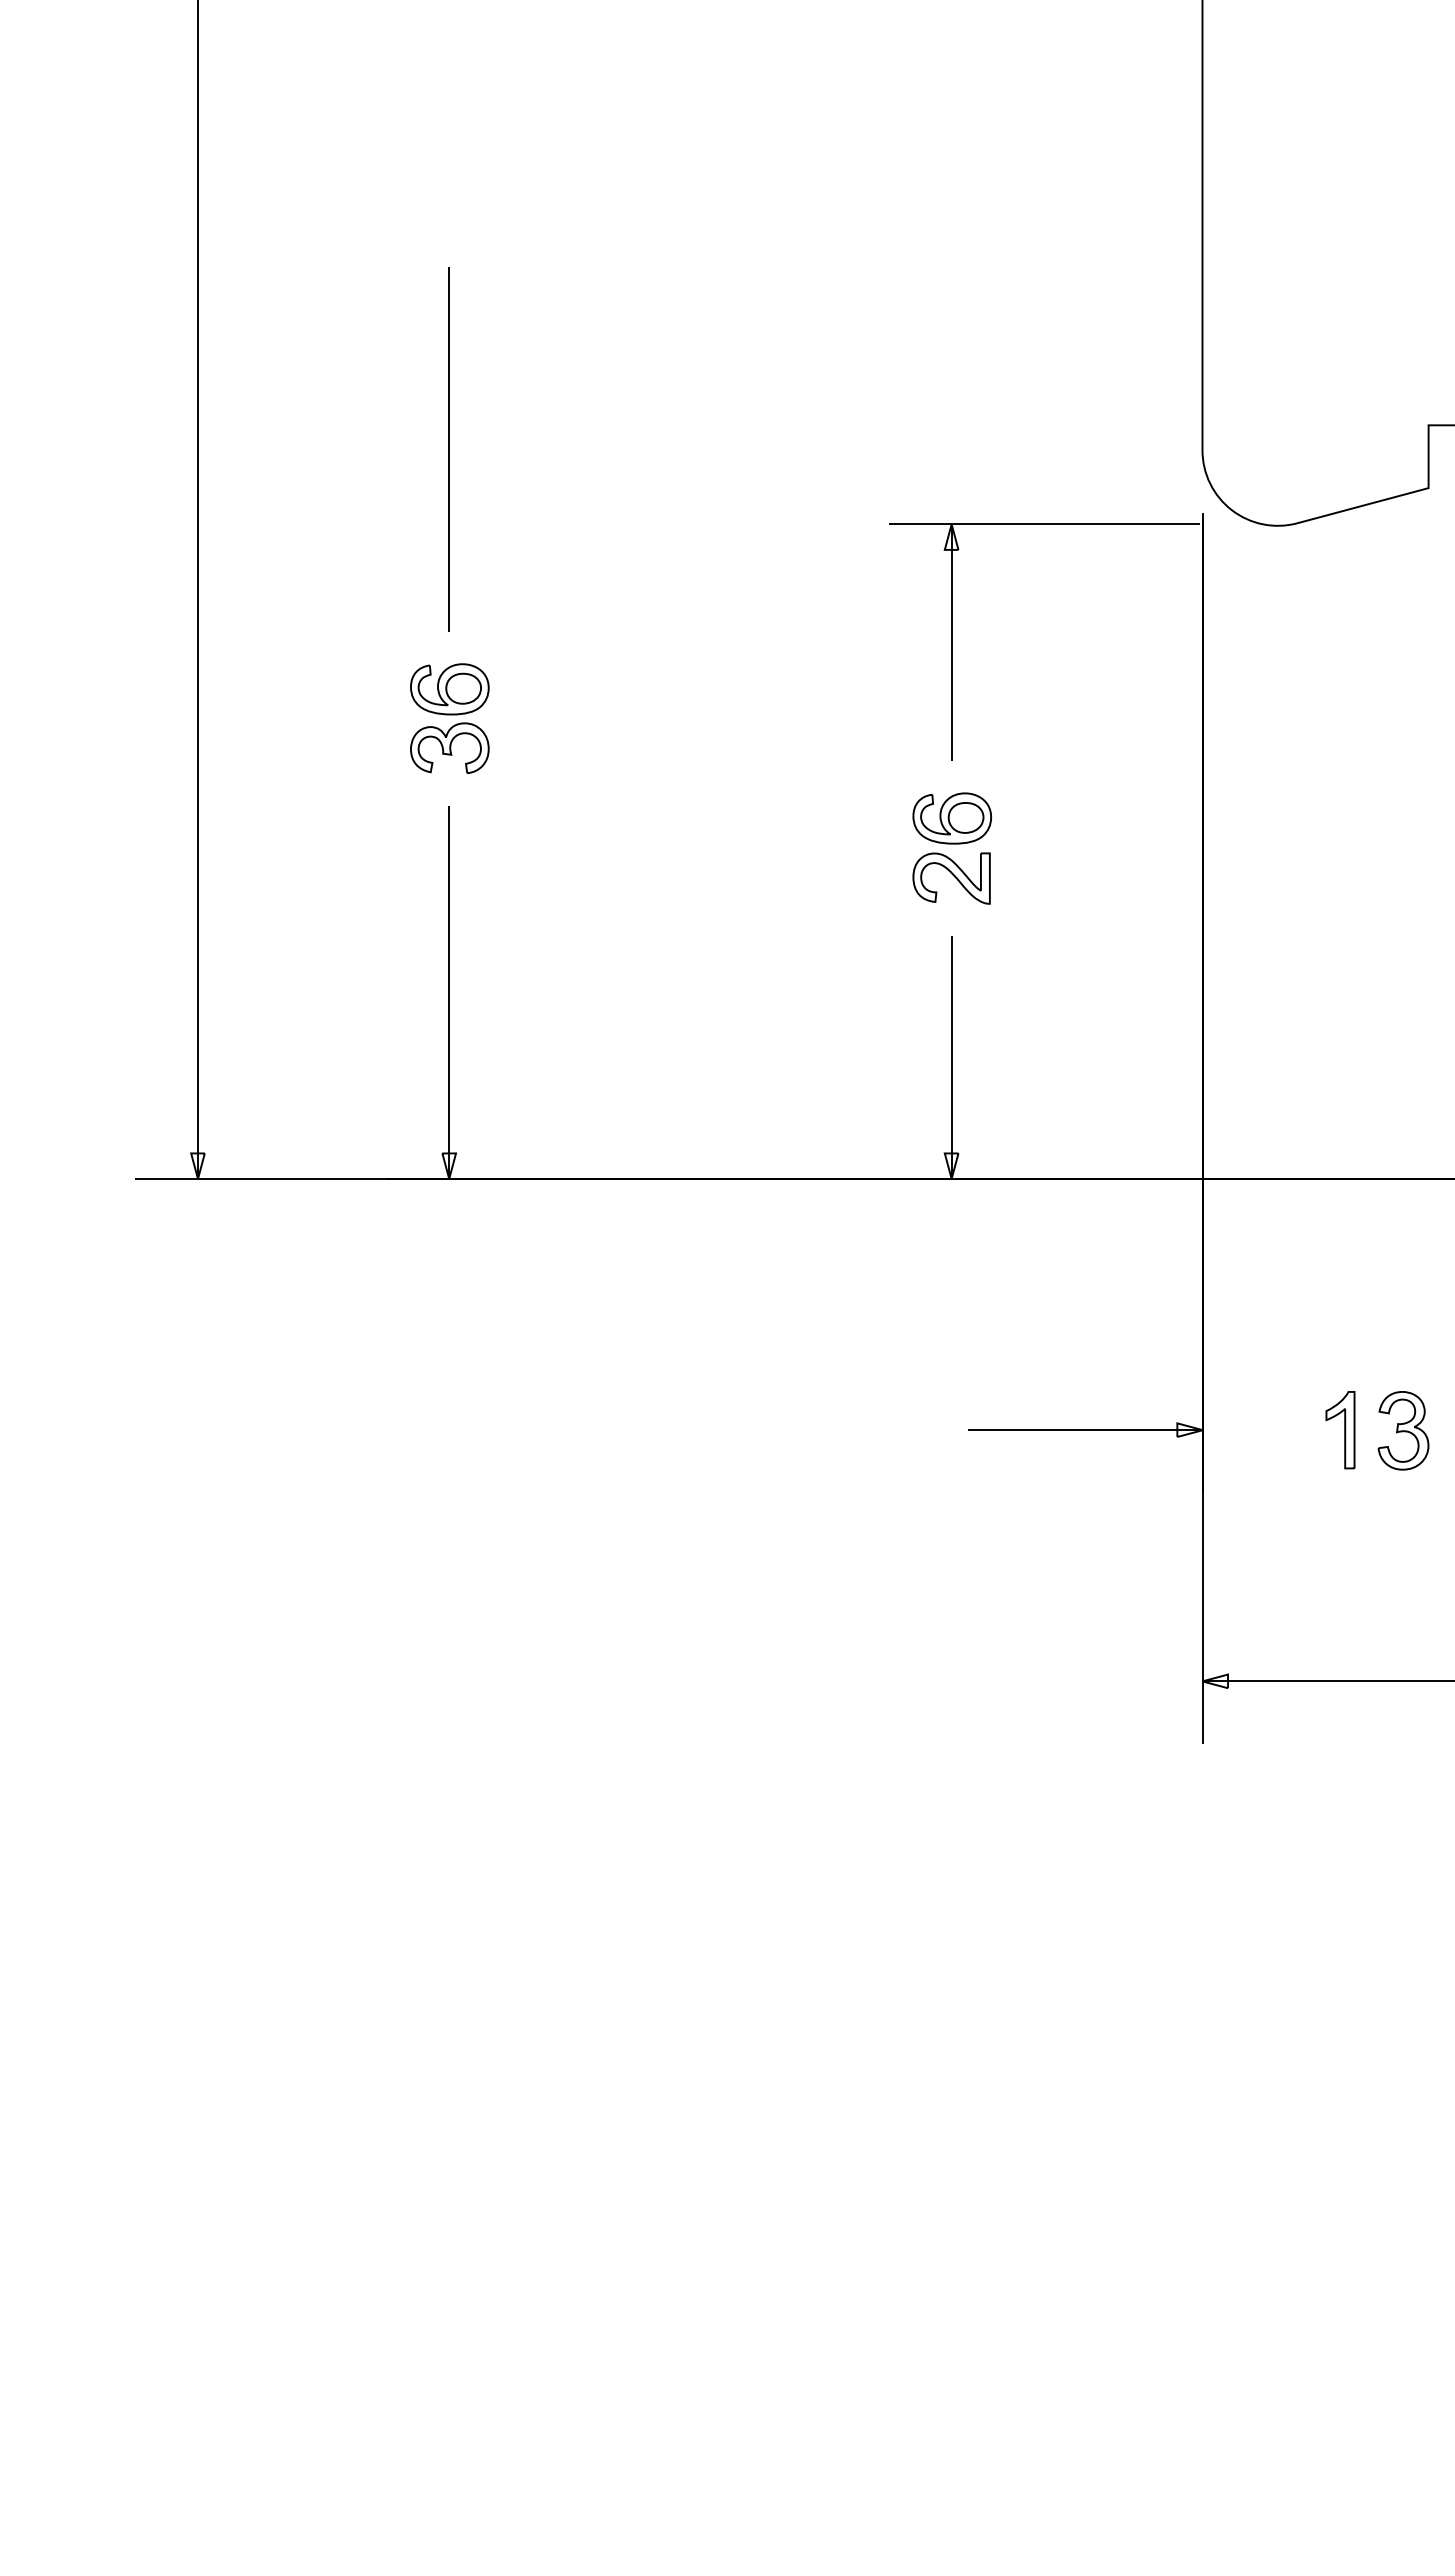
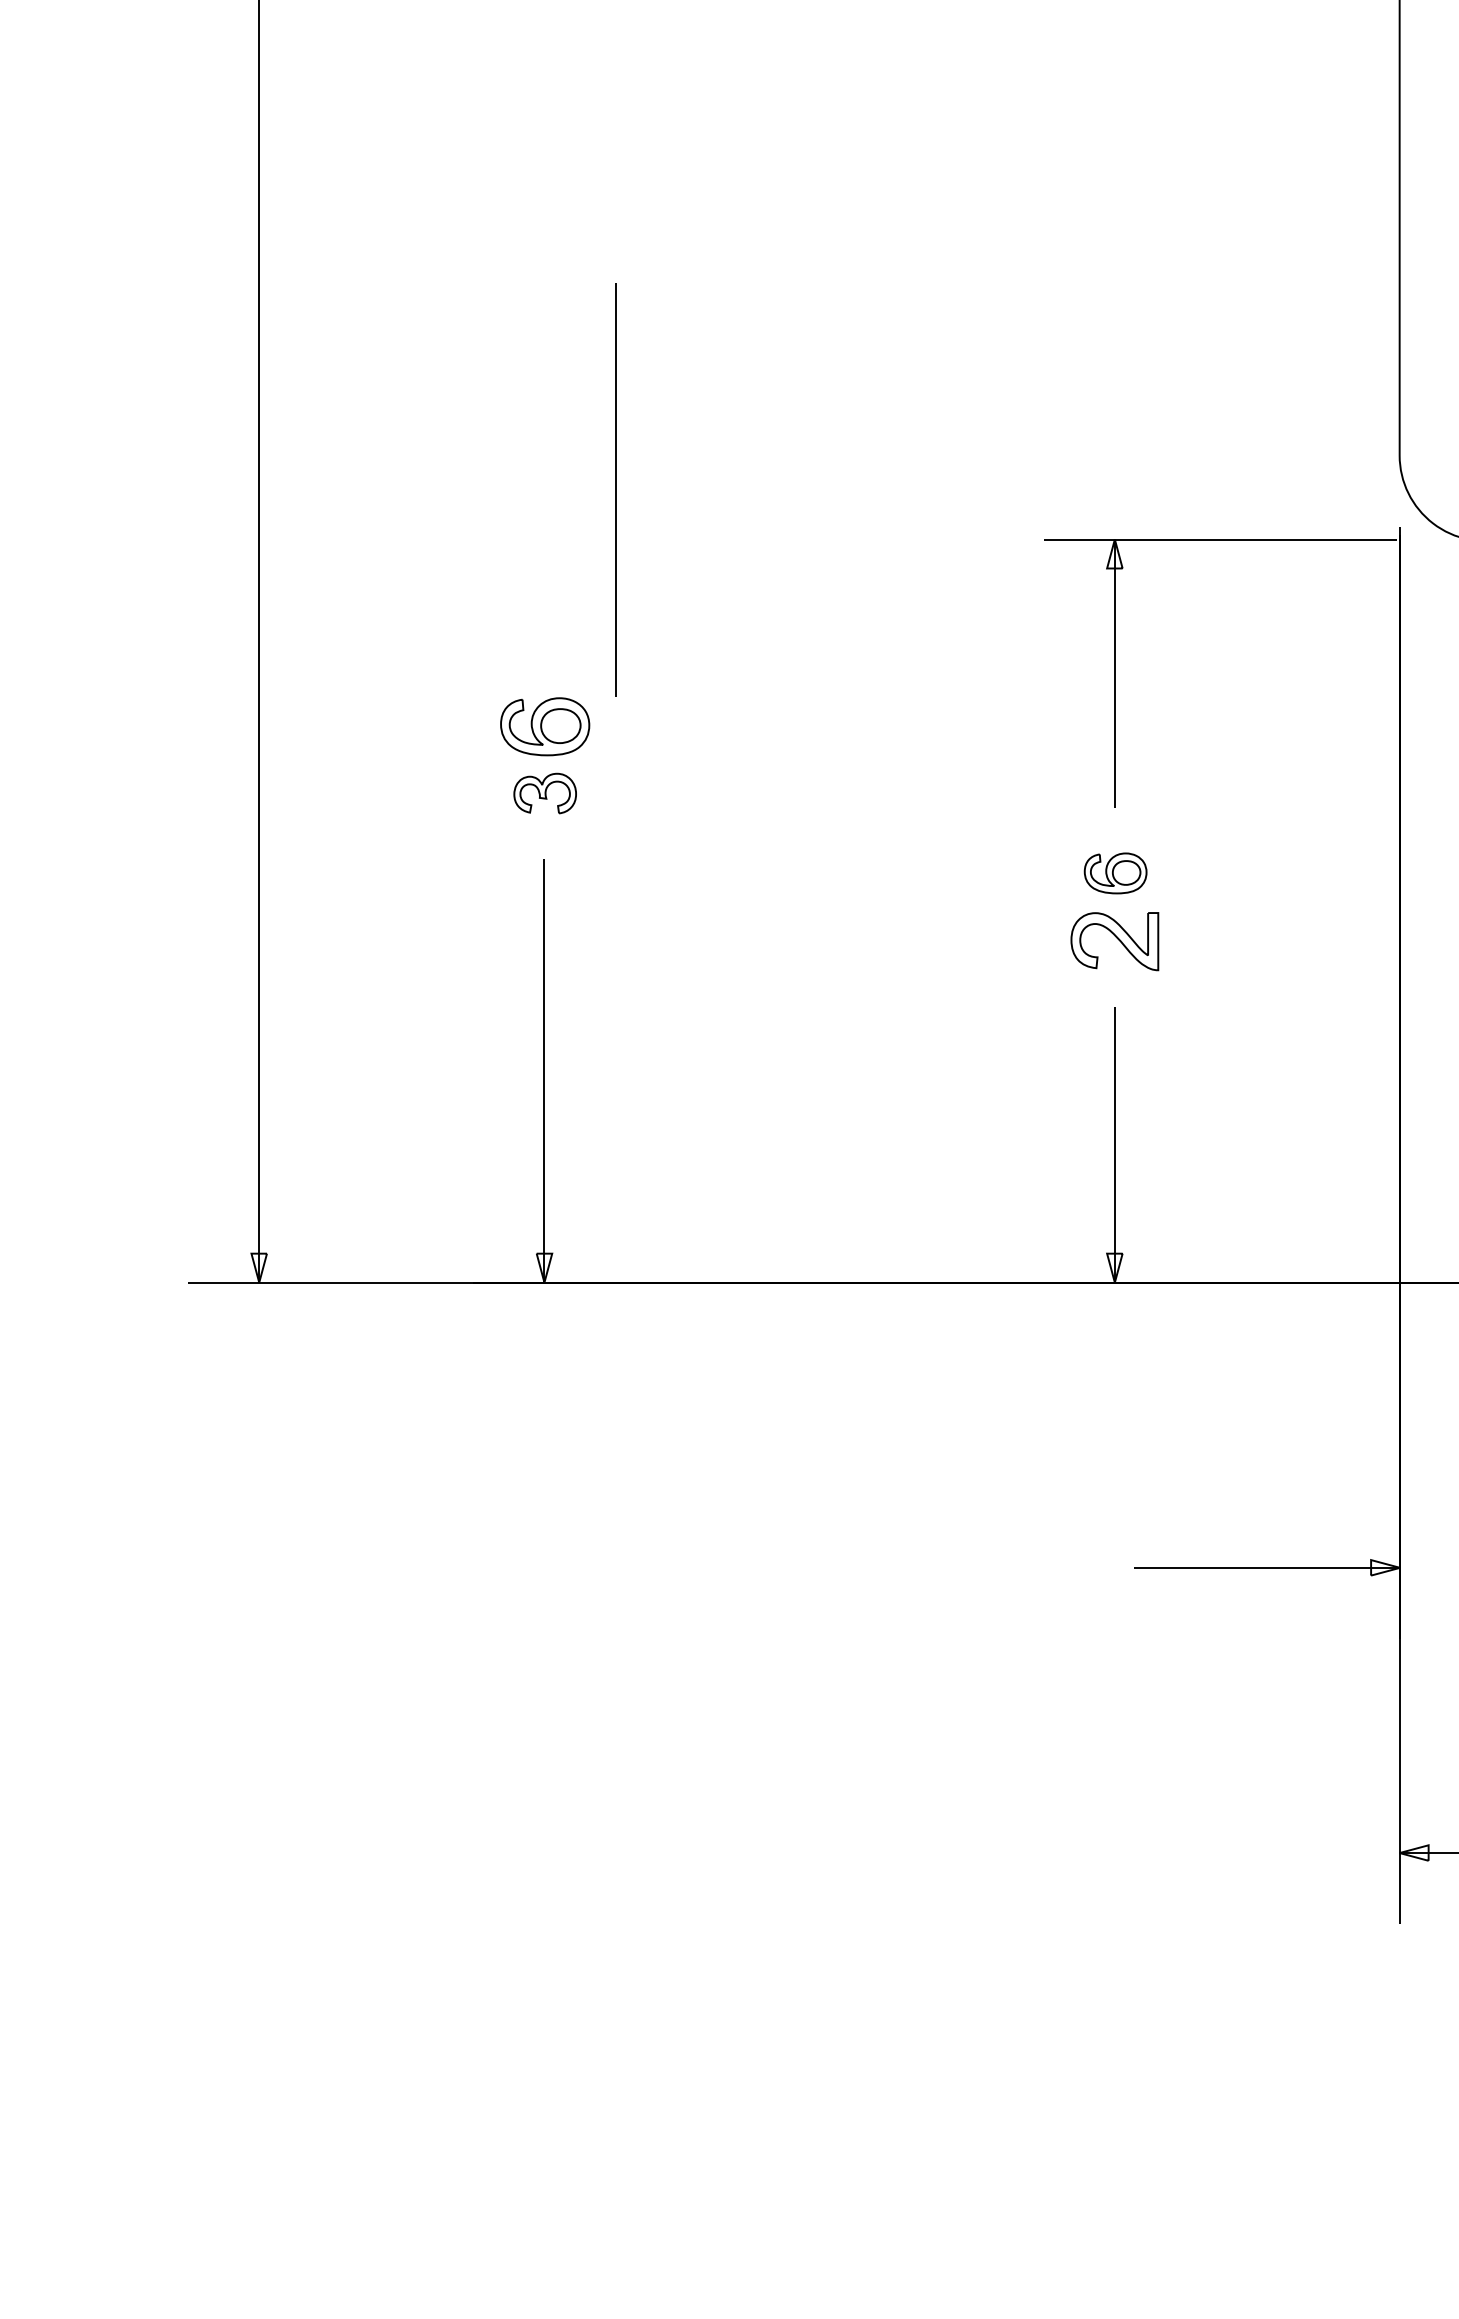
line: (448, 449) -> (615, 489), moved
part: (449, 747) -> (544, 792), size x0.7
part: (952, 818) -> (1115, 873), size x0.7

